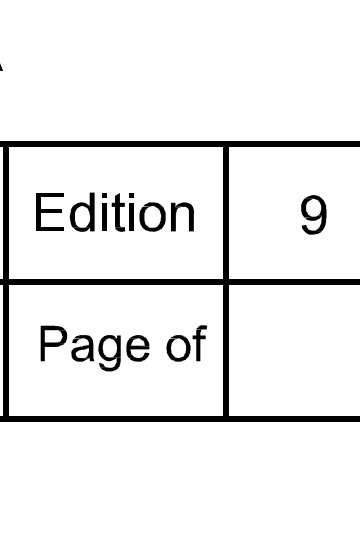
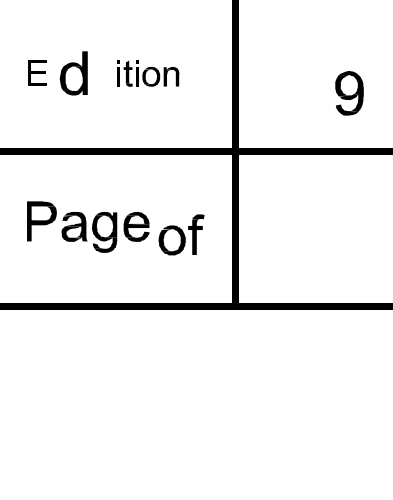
part: (49, 211) -> (36, 72), size x0.6
part: (148, 212) -> (148, 73), size x0.6
part: (313, 214) -> (349, 92), moved
part: (186, 343) -> (181, 234), moved

